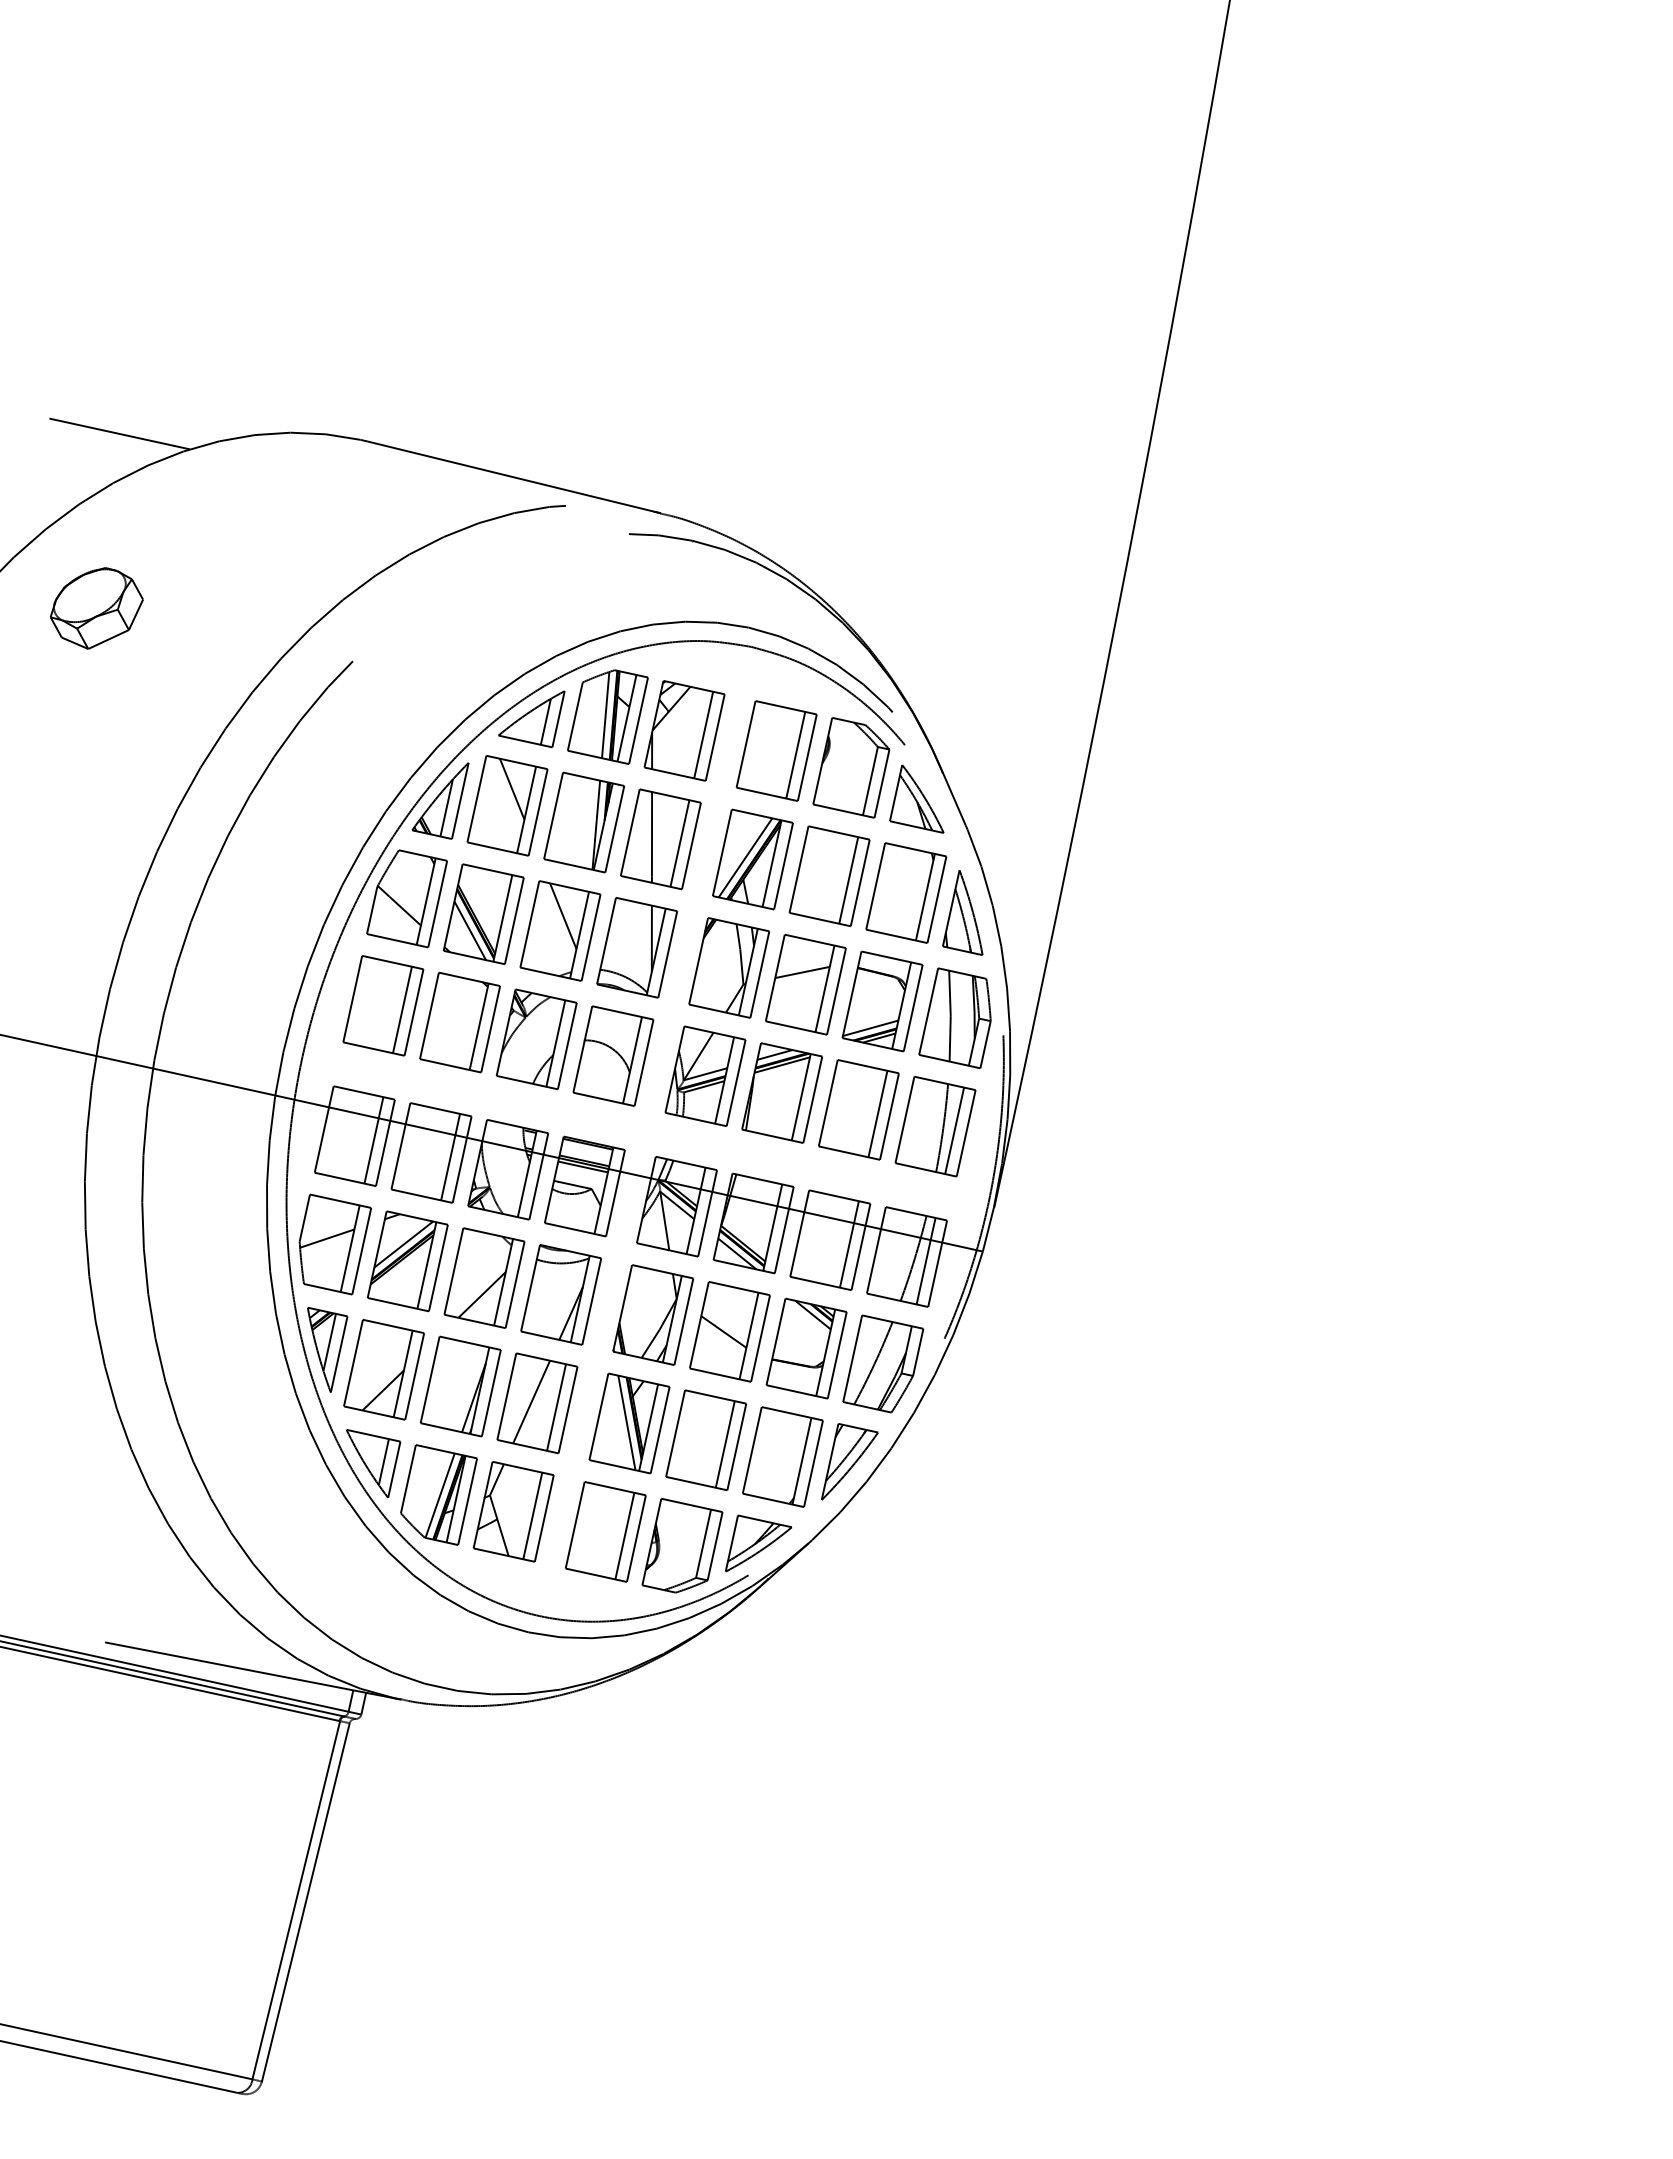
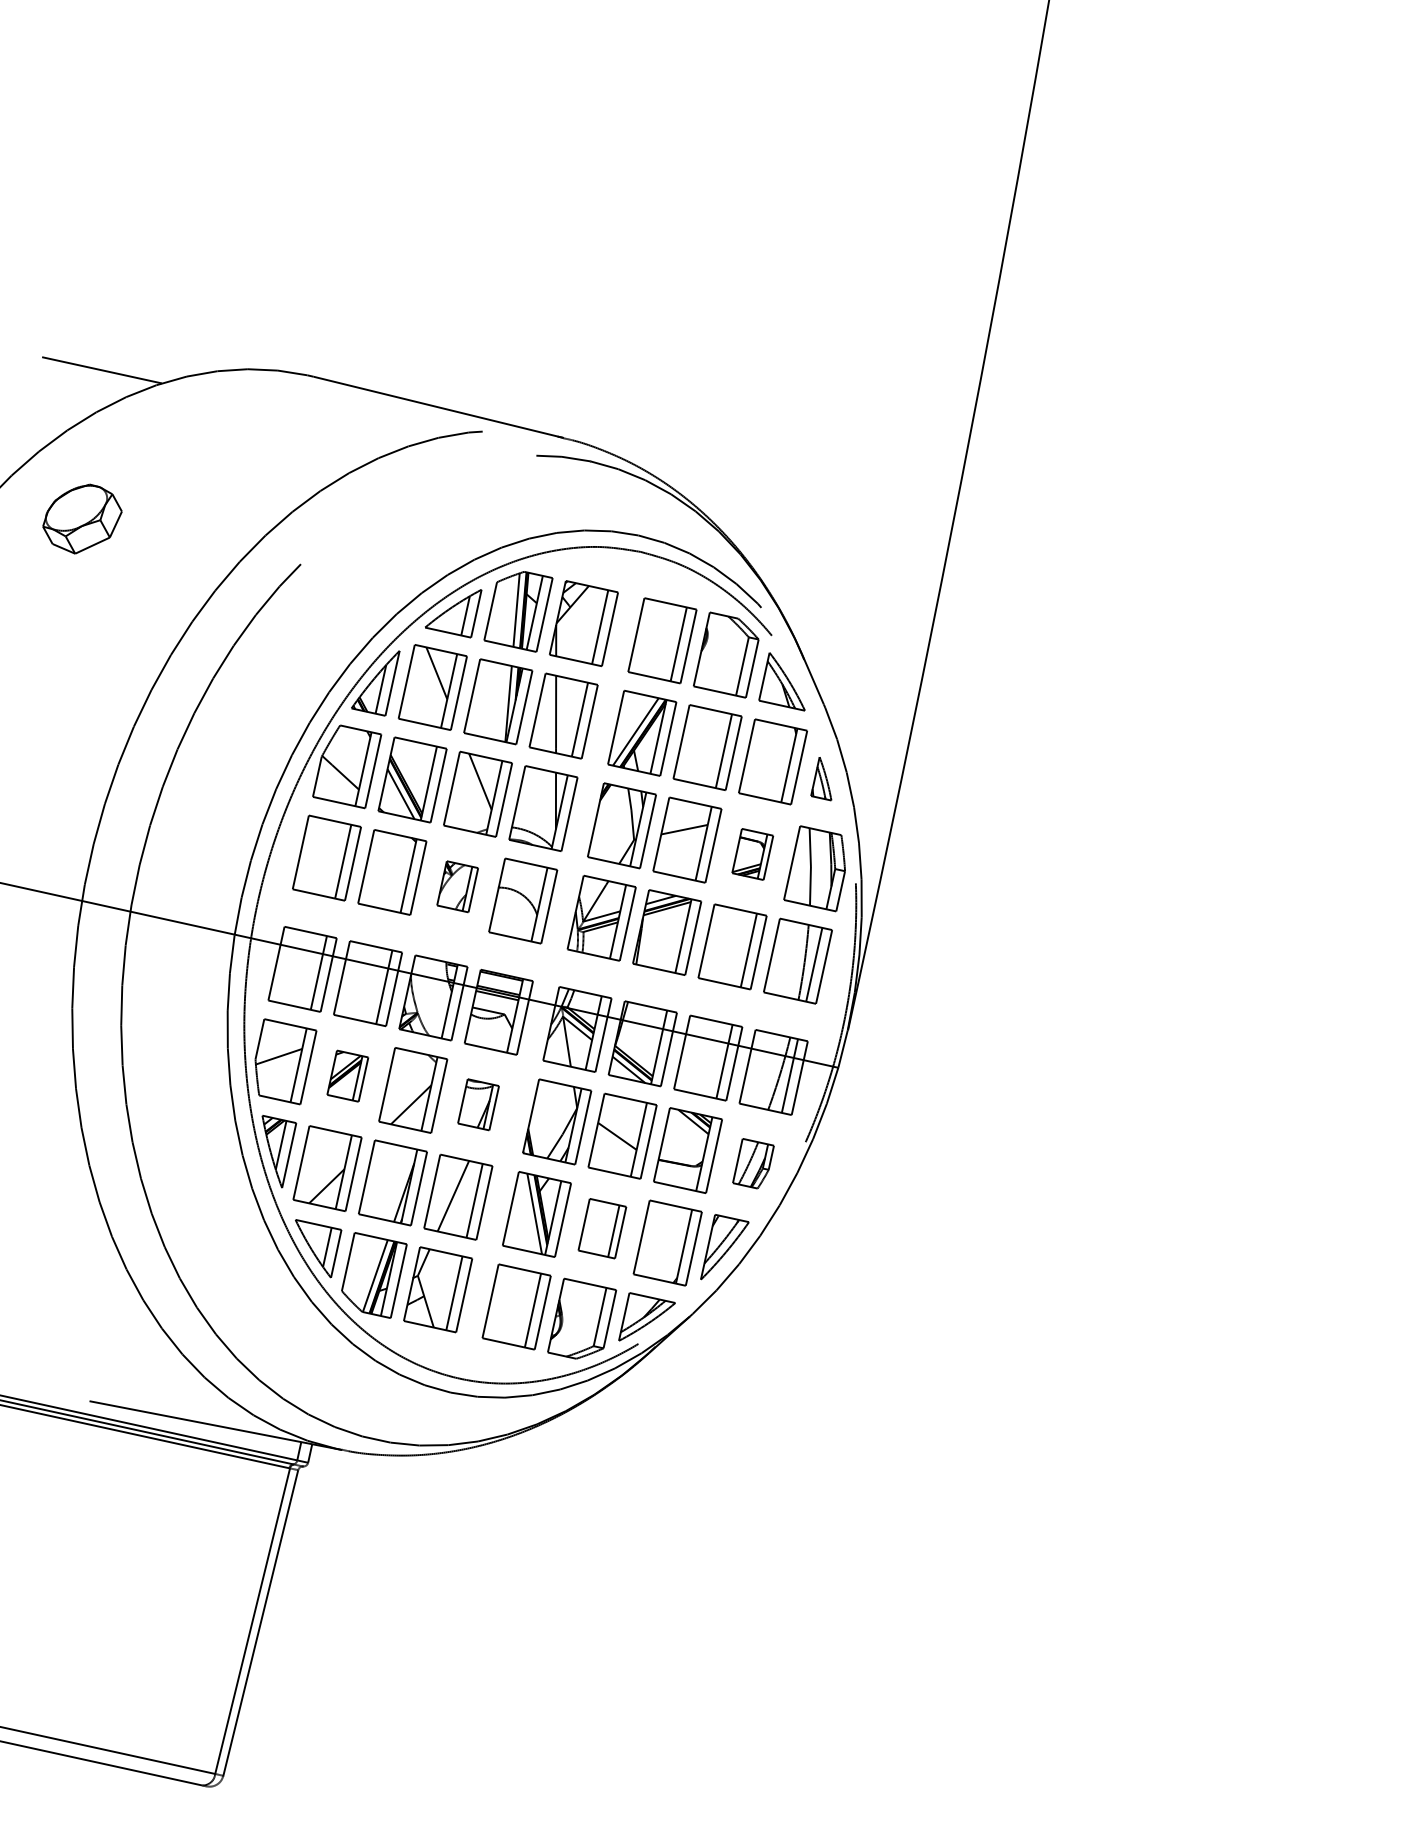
part: (962, 912) -> (820, 778), size x0.6
part: (882, 1001) -> (752, 854), size x0.6
part: (536, 1039) -> (457, 886), size x0.6
part: (407, 1261) -> (347, 1076), size x0.6
part: (560, 1294) -> (478, 1104), size x0.6
part: (883, 1363) -> (753, 1163), size x0.6
part: (706, 1439) -> (602, 1228), size x0.7

